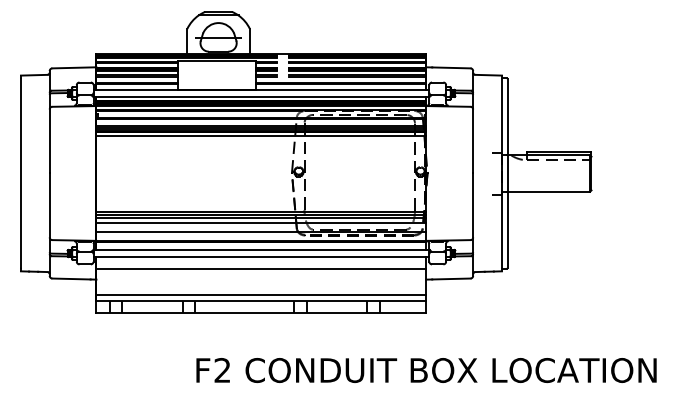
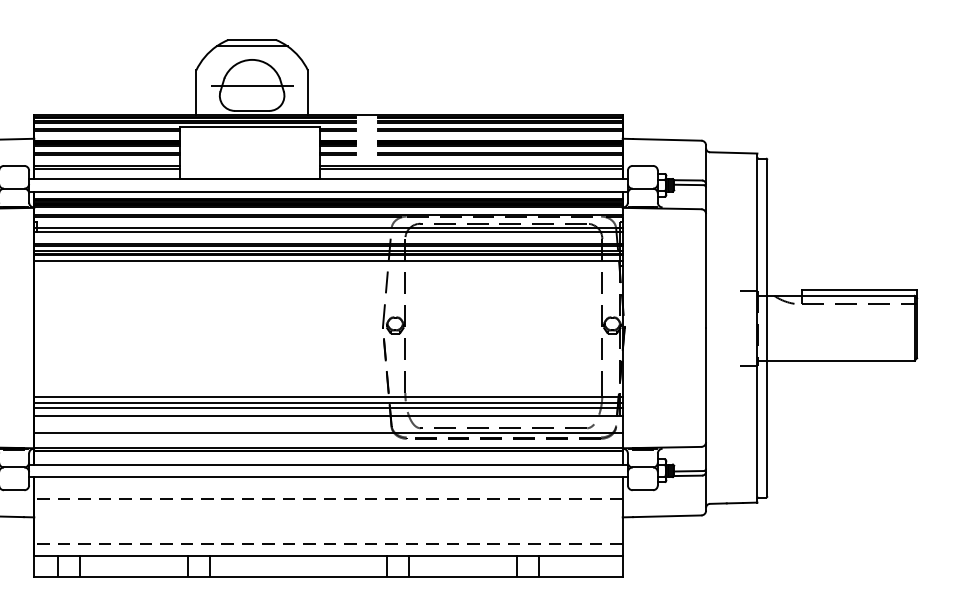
line: (261, 269) -> (328, 499), solid -> dashed
line: (261, 294) -> (328, 543), solid -> dashed

